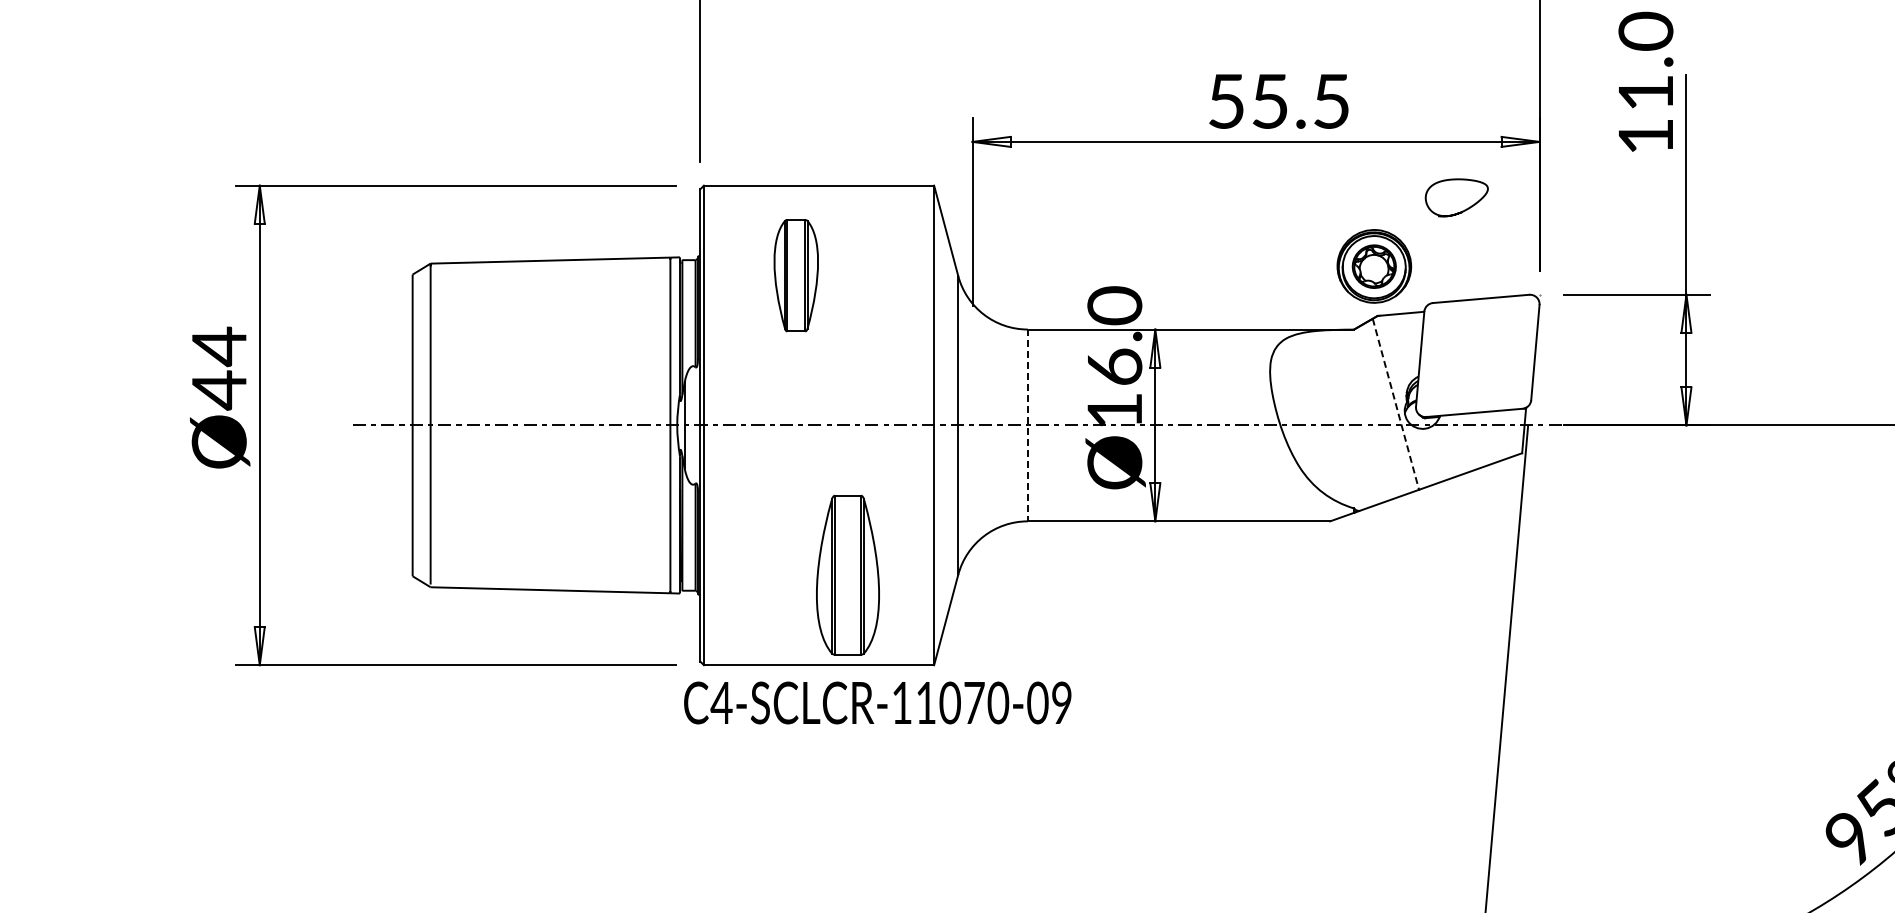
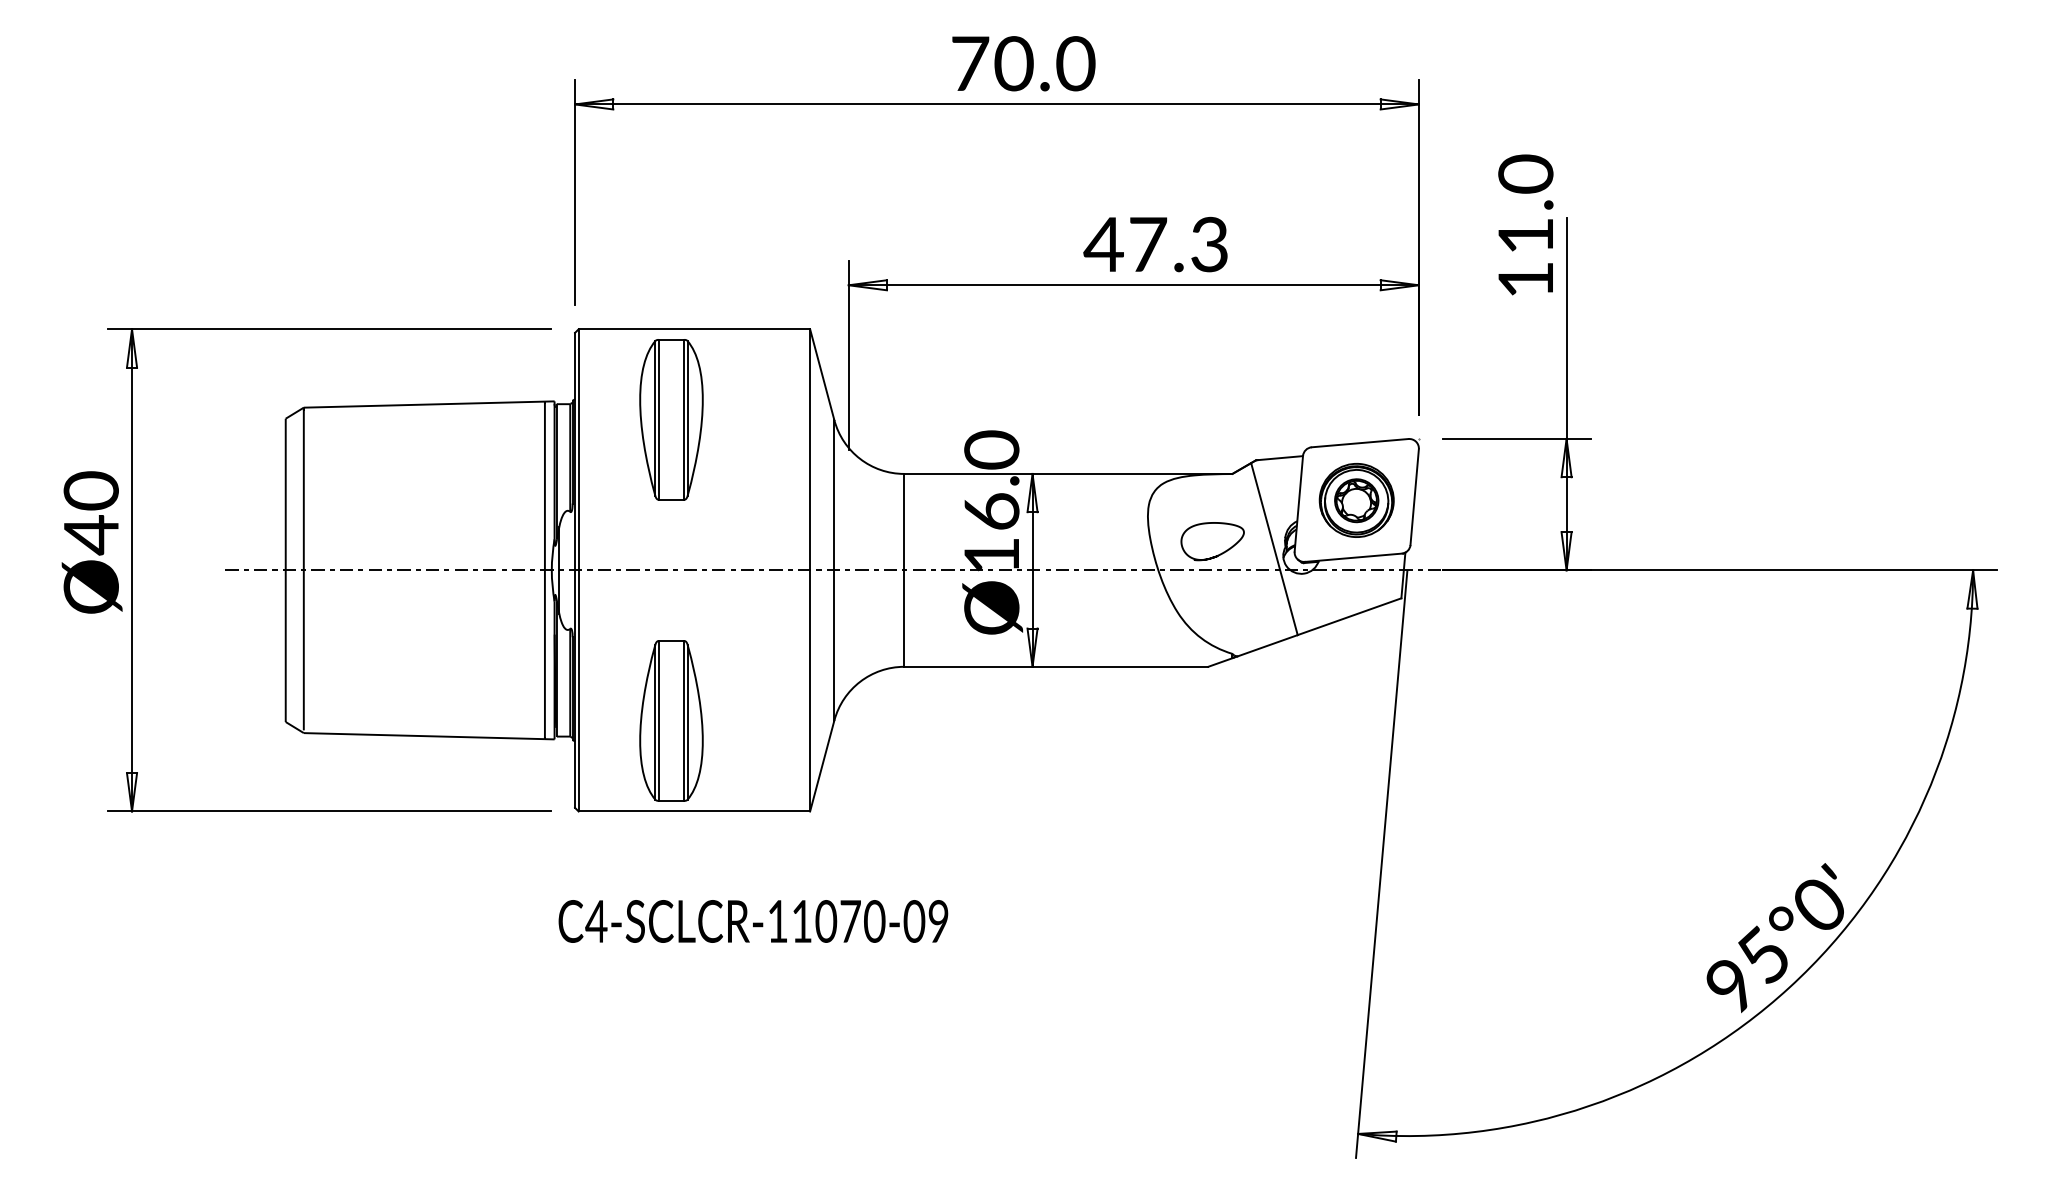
text: (1277, 101) -> (1155, 244), 55.5 -> 47.3
curve: (1461, 210) -> (1217, 554), moved
part: (1374, 266) -> (1356, 500), moved
part: (796, 275) -> (671, 419), size x1.43
text: (218, 346) -> (90, 491), Ø44 -> Ø40
line: (1395, 404) -> (1274, 549), dashed -> solid
line: (1028, 425) -> (904, 570), dashed -> solid
part: (848, 574) -> (671, 720), moved
text: (877, 703) -> (753, 921), moved

